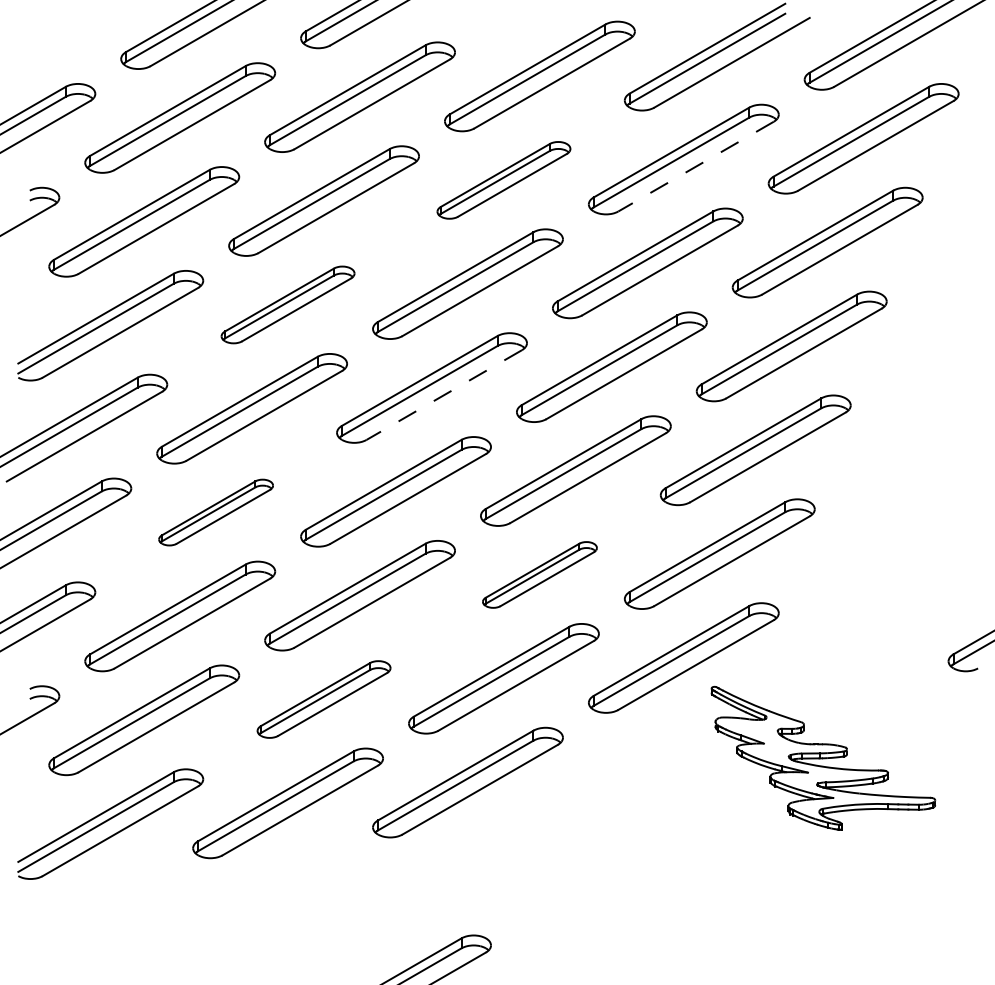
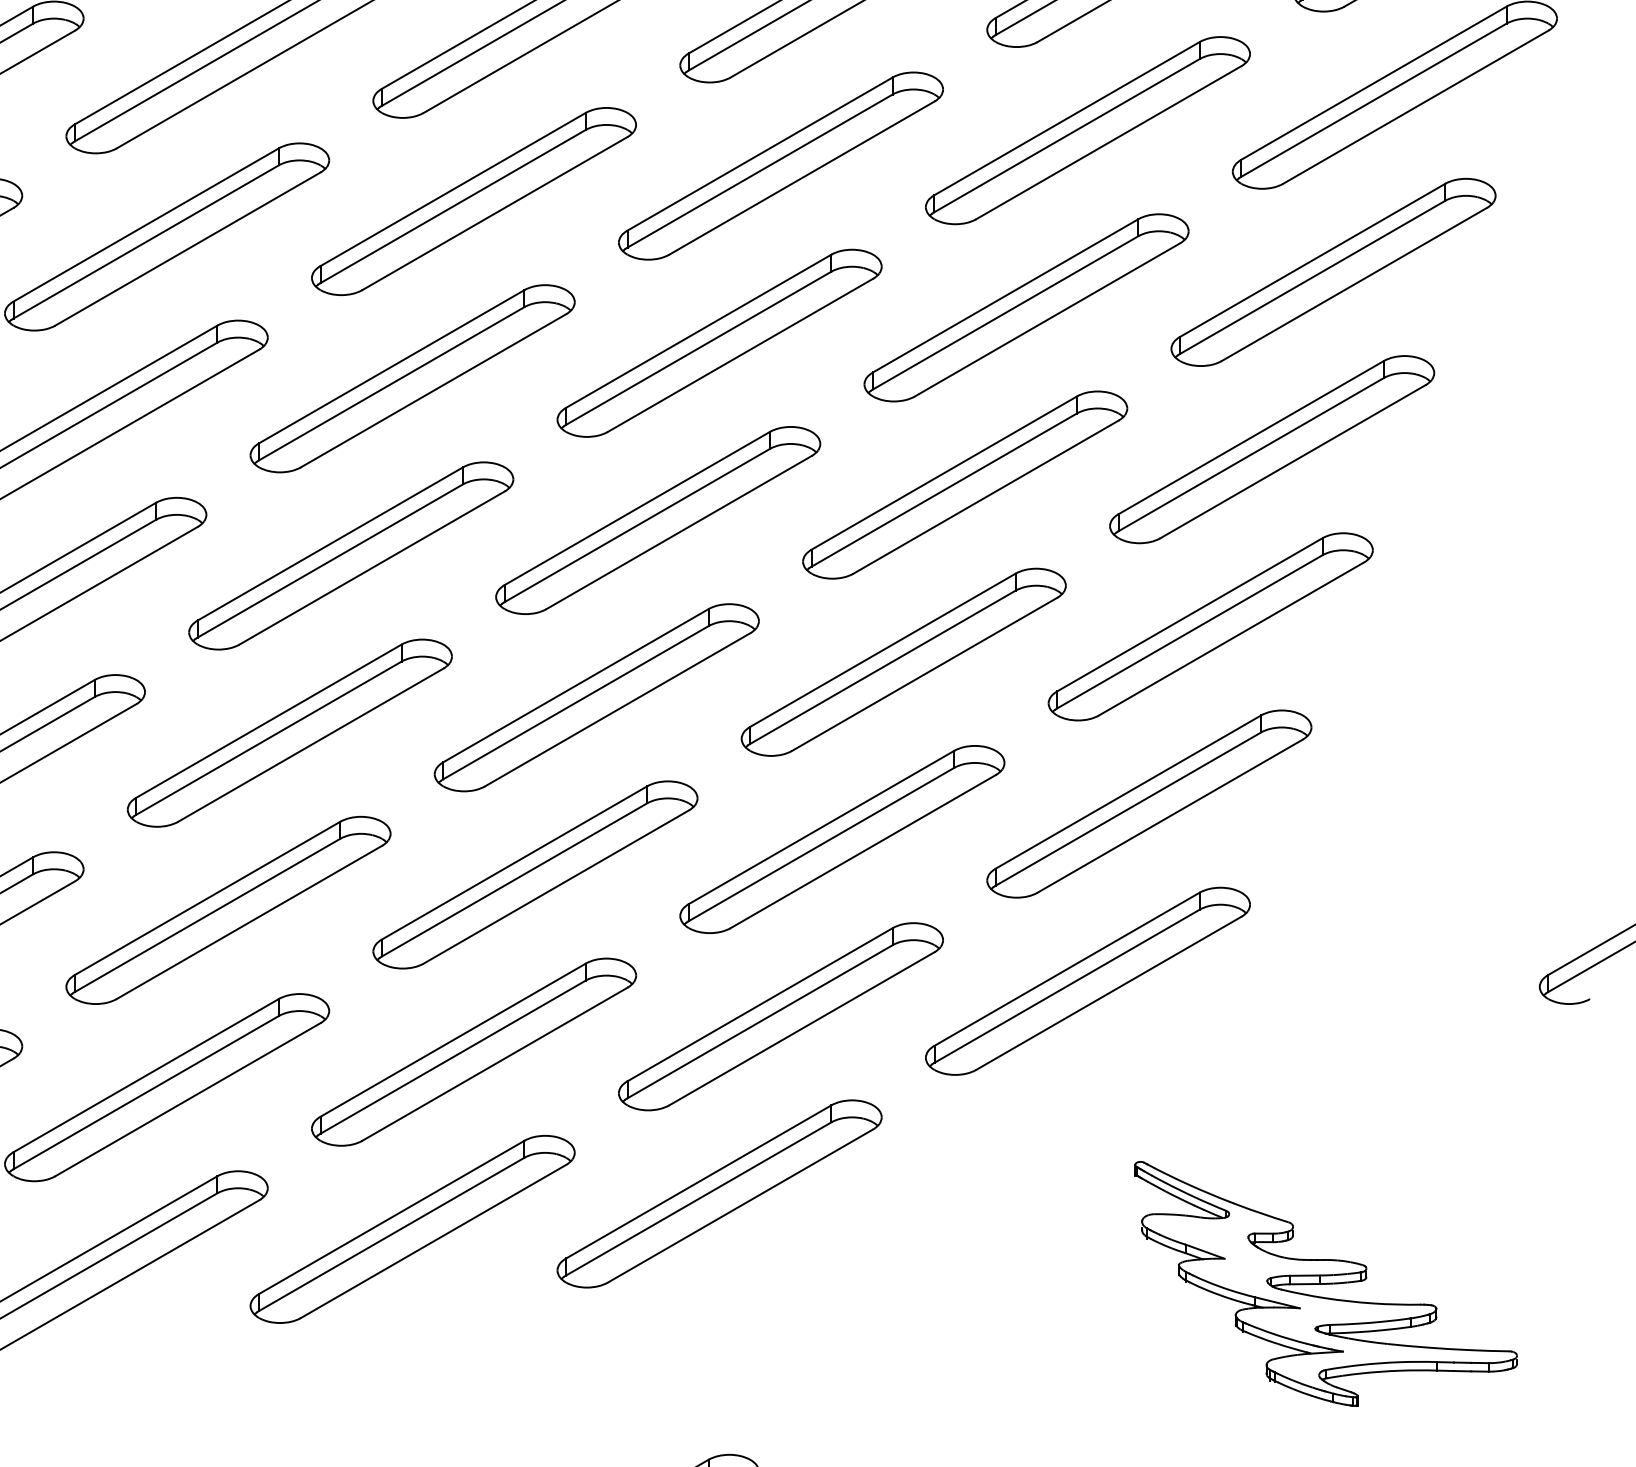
line: (696, 166) -> (1109, 142), dashed -> solid
part: (503, 180) -> (780, 166), size x1.43
part: (287, 304) -> (411, 377), size x1.43
line: (444, 395) -> (679, 533), dashed -> solid
part: (215, 512) -> (288, 732), size x1.67
part: (539, 574) -> (841, 838), size x1.67
part: (323, 699) -> (473, 1052), size x1.43
part: (823, 757) -> (1326, 1282), moved

